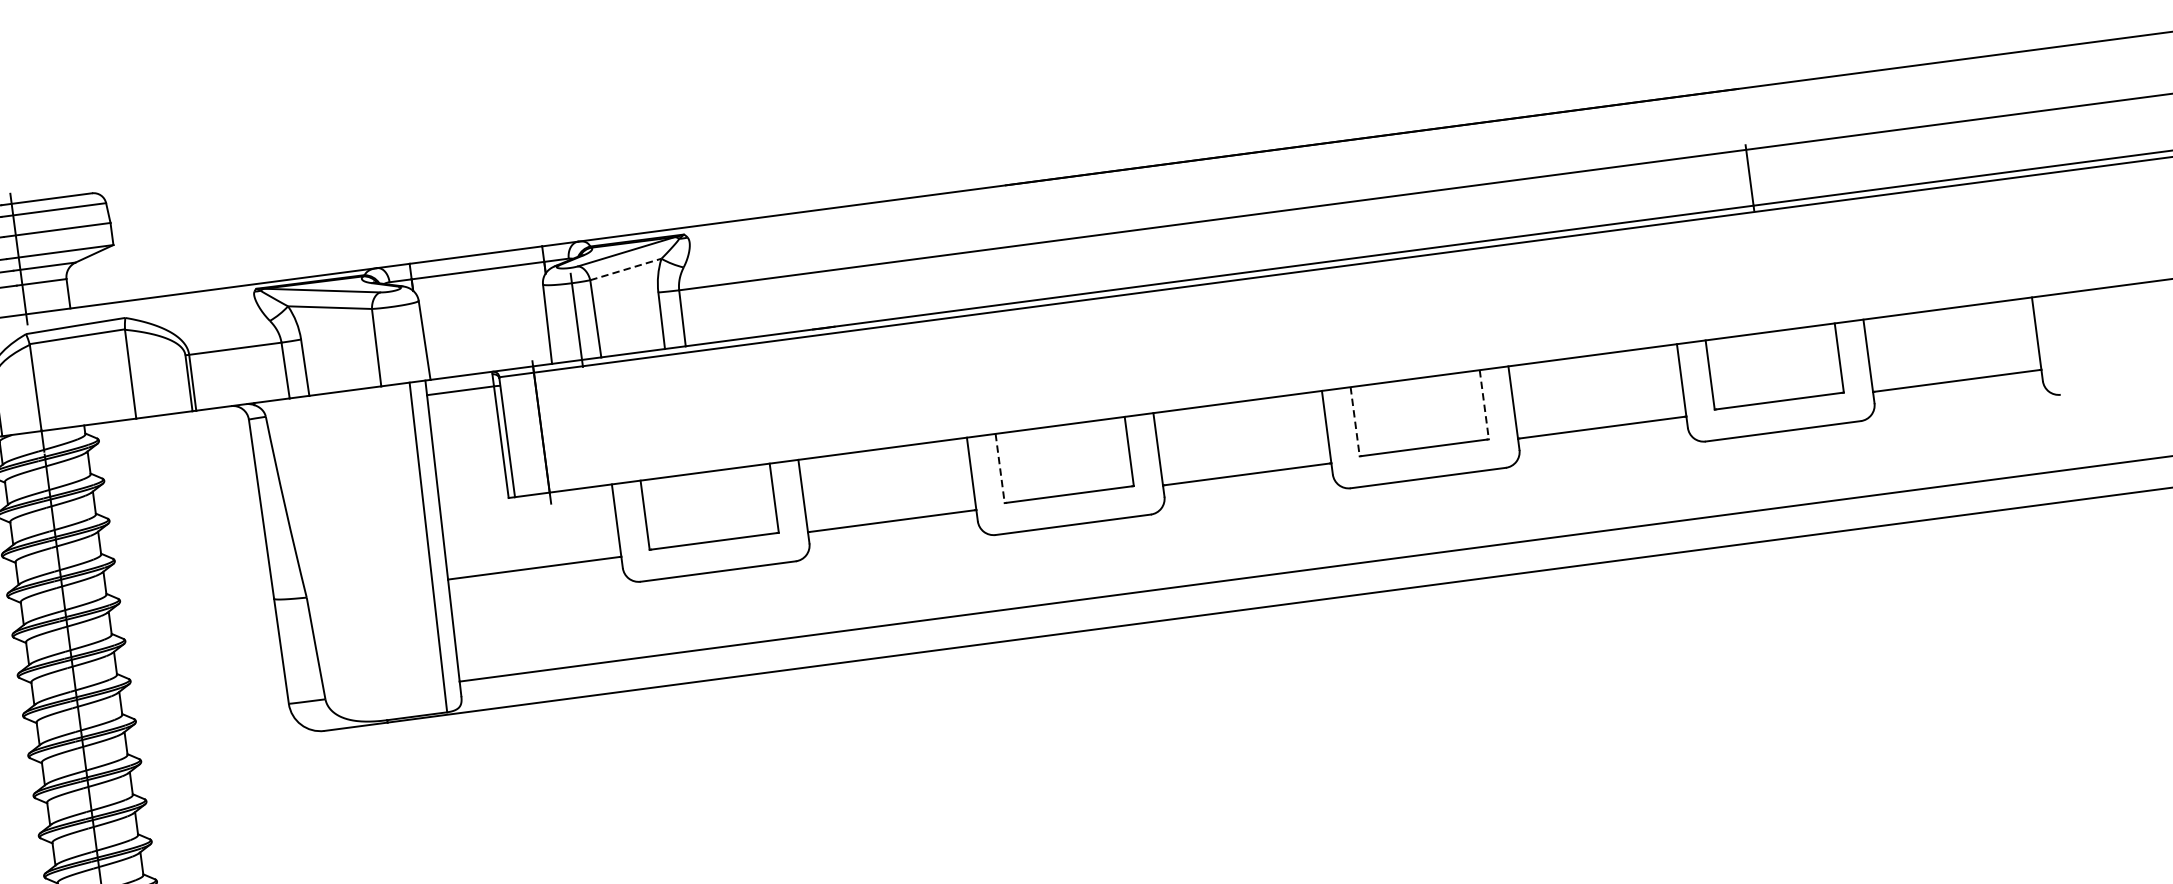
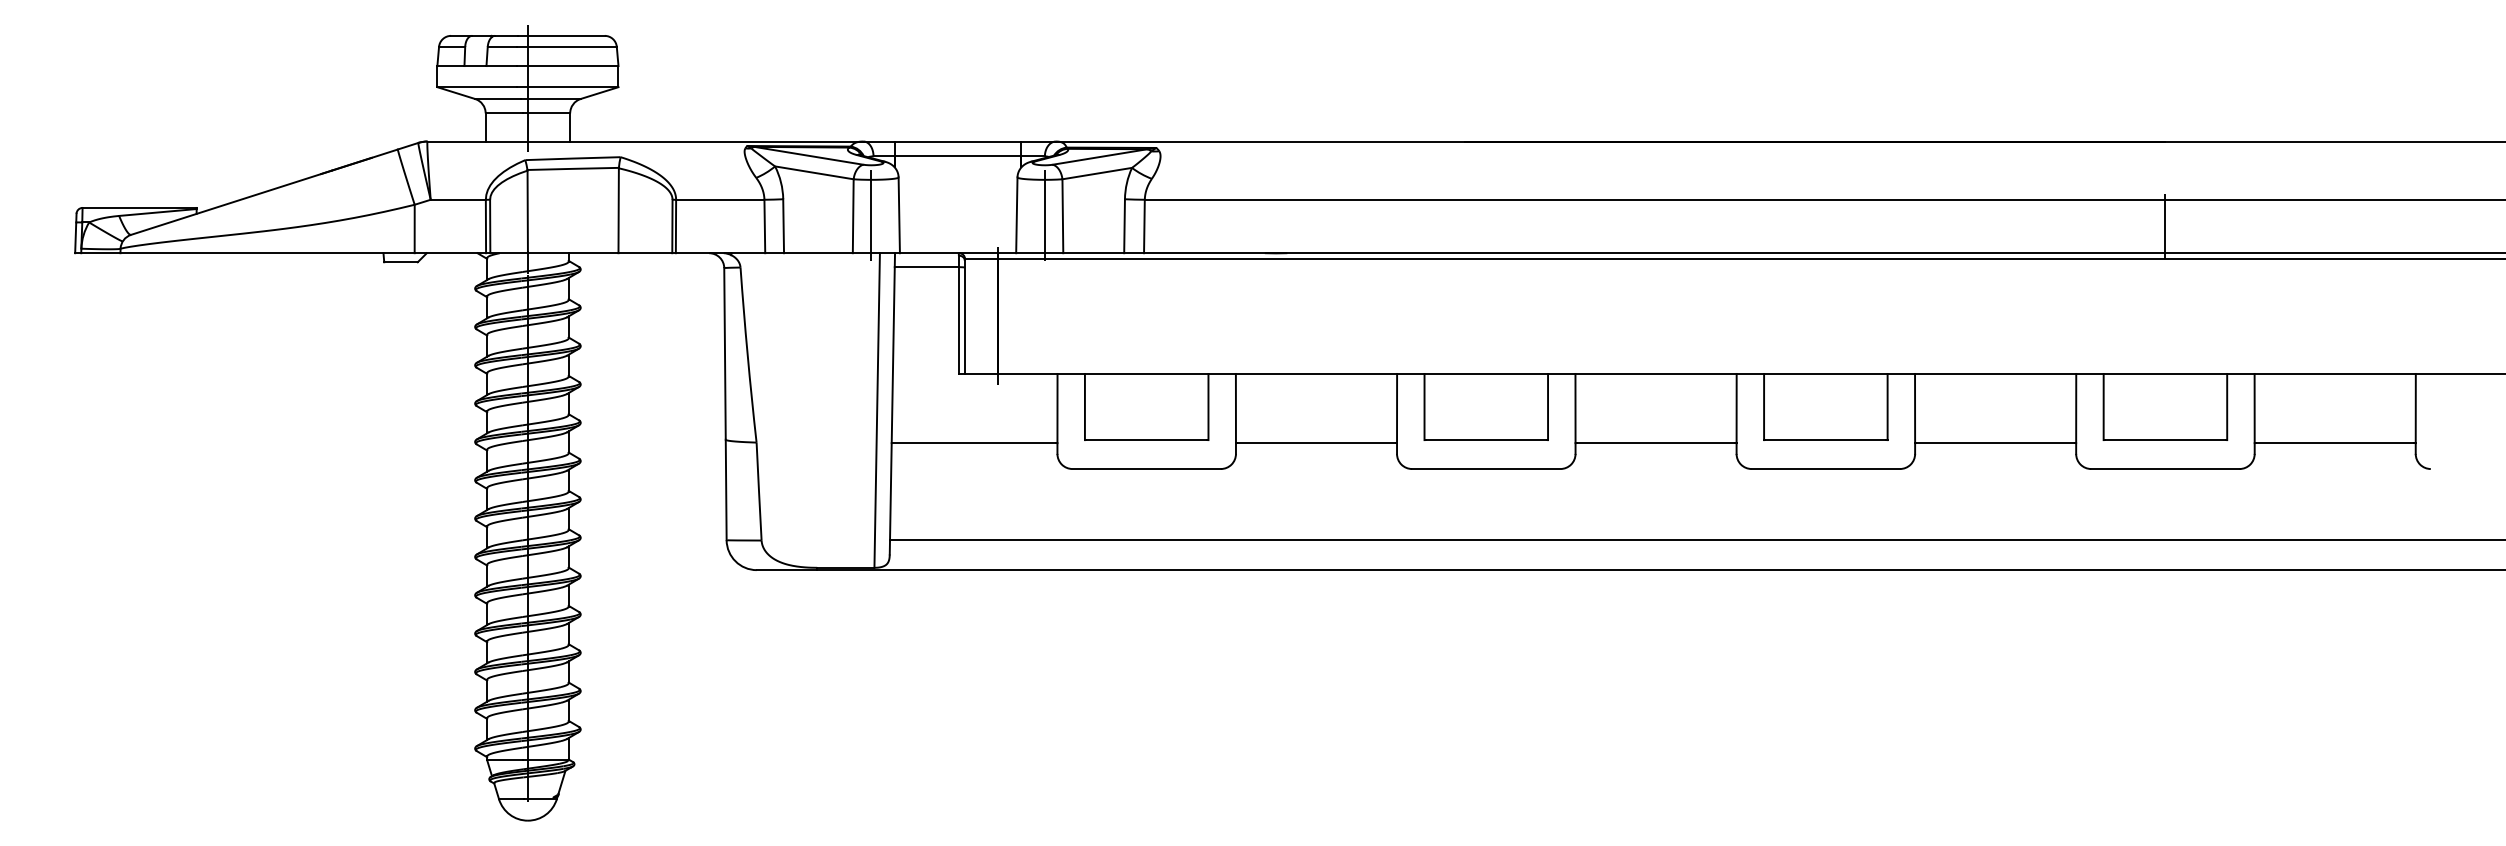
line: (626, 269) -> (1097, 173), dashed -> solid
line: (395, 343) -> (871, 214), added
line: (1484, 405) -> (1887, 407), dashed -> solid
line: (1355, 422) -> (1764, 407), dashed -> solid
line: (1000, 468) -> (1424, 407), dashed -> solid

